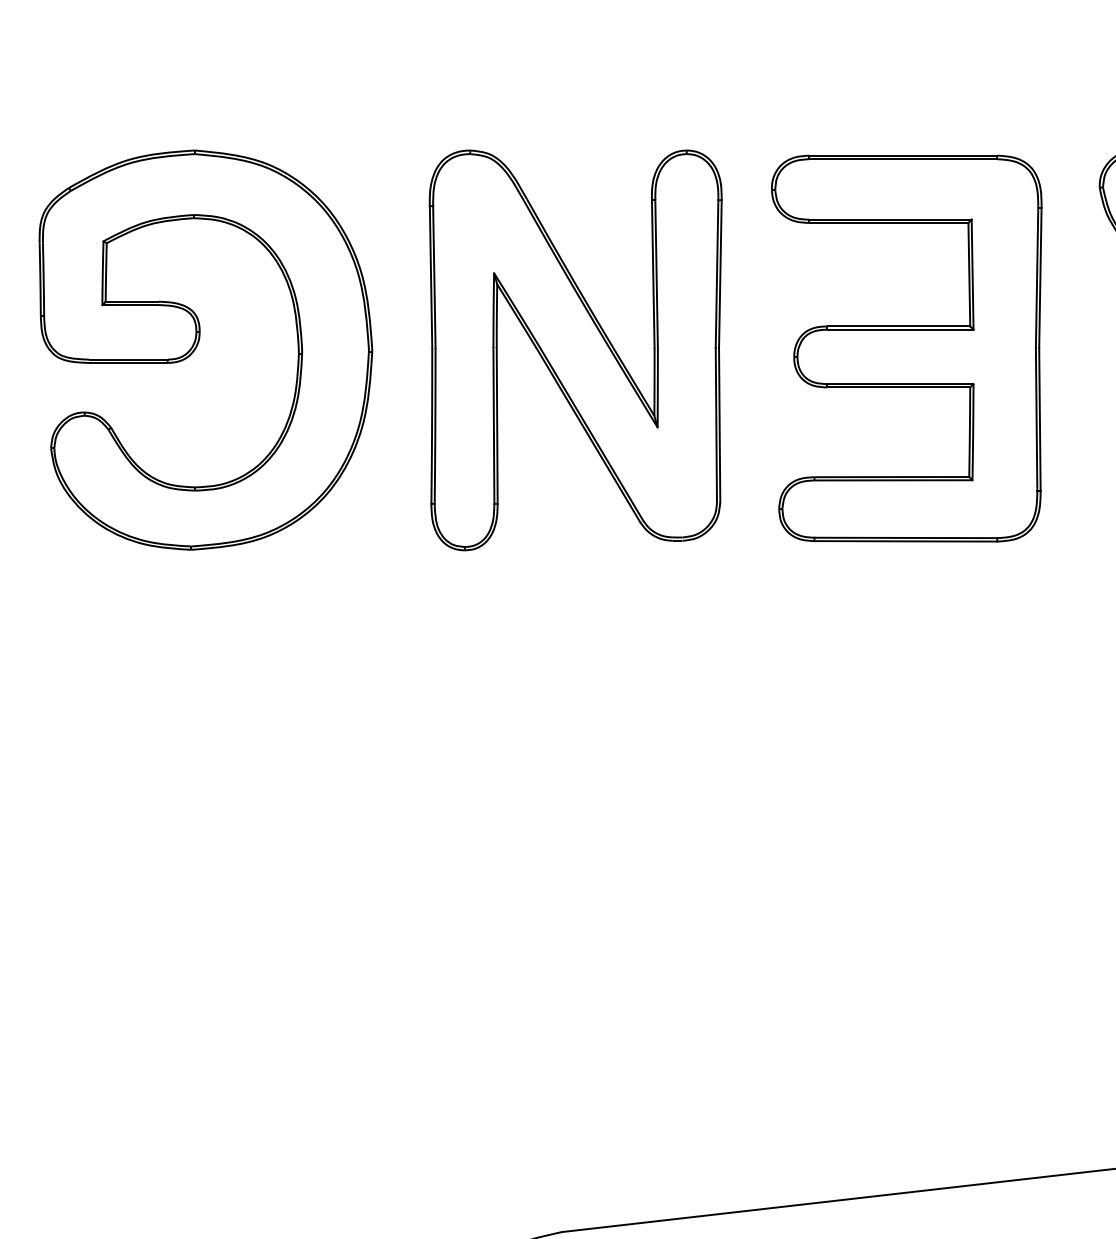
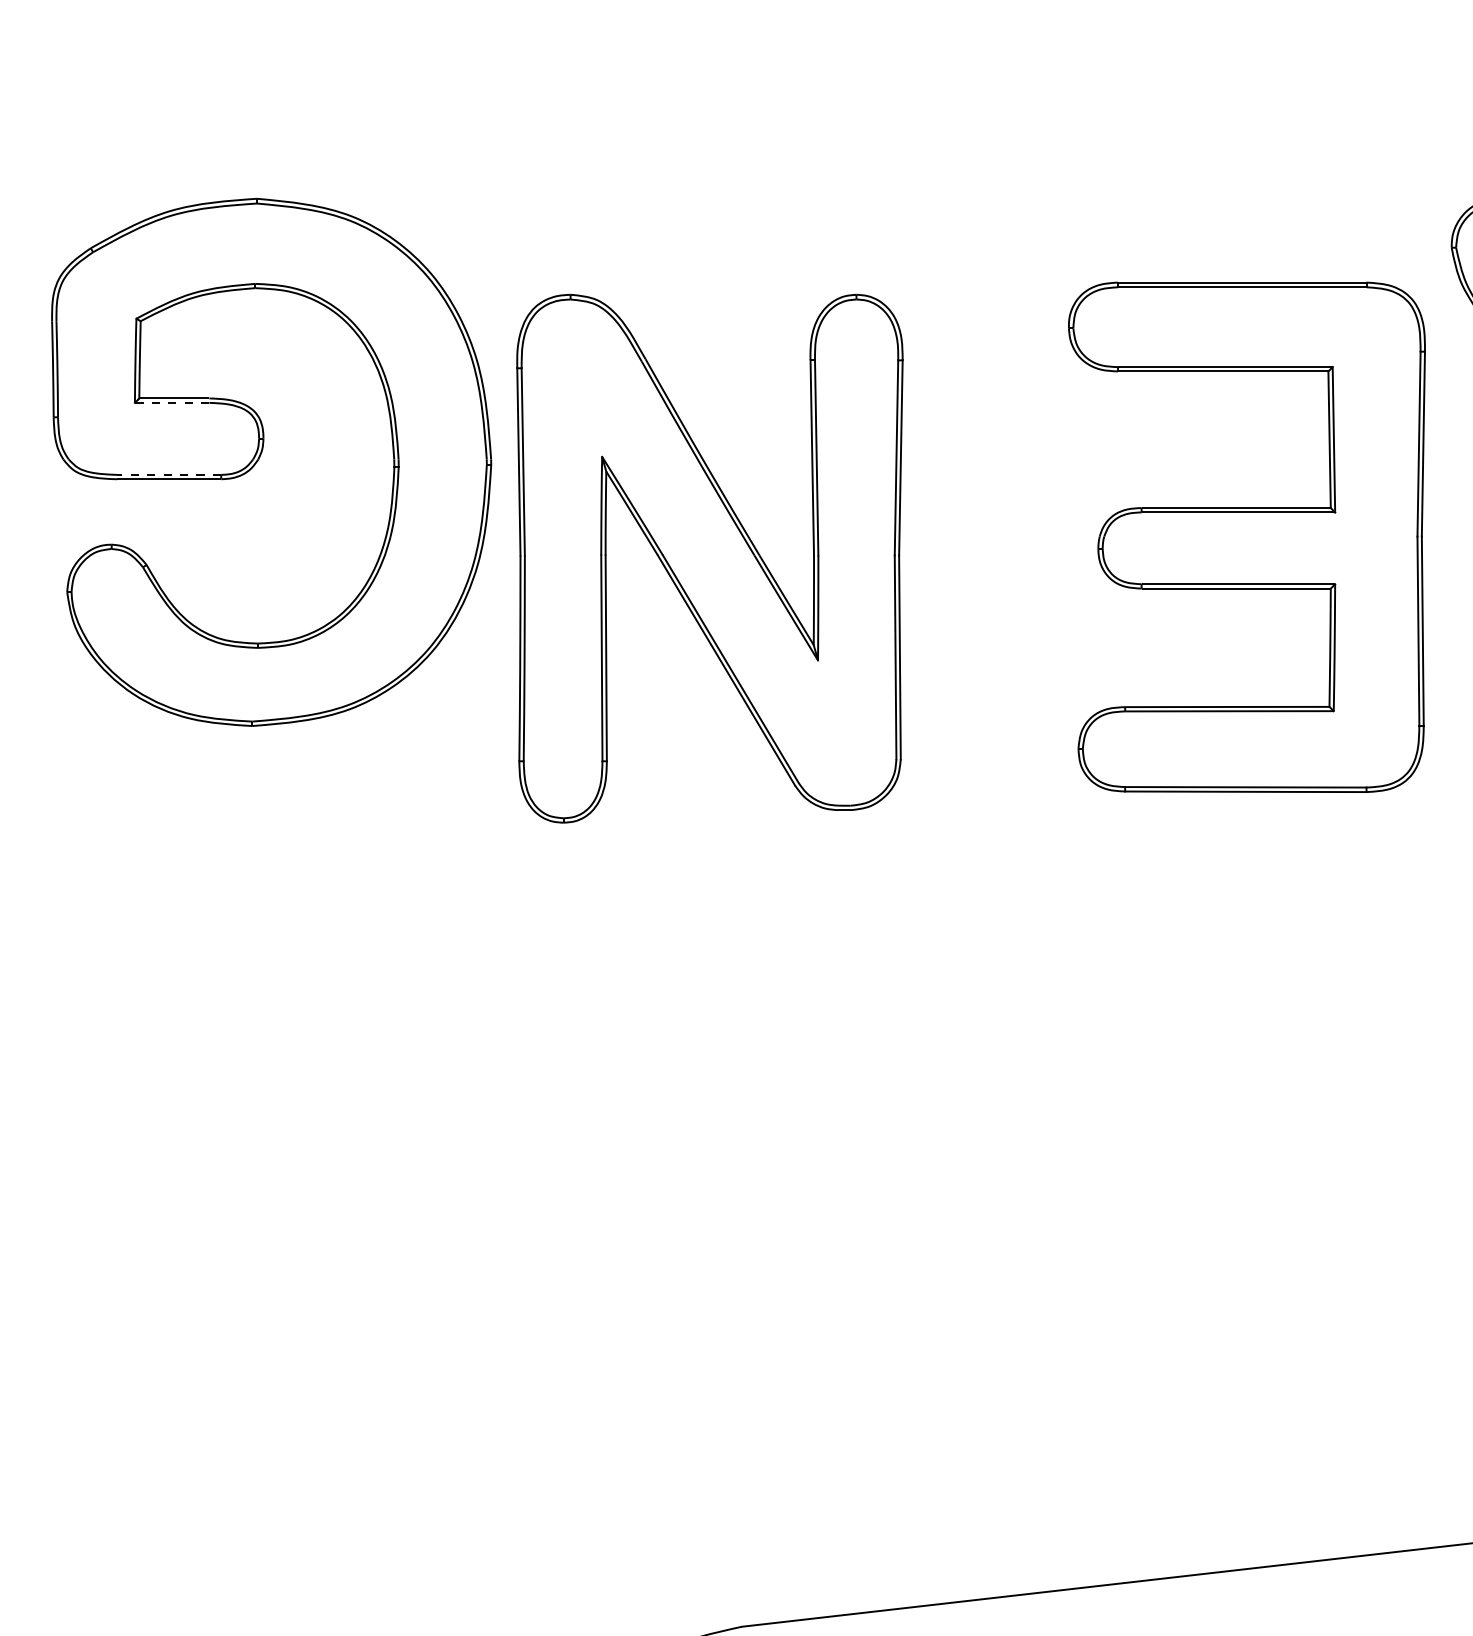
line: (130, 304) -> (171, 402), solid -> dashed
part: (906, 347) -> (1246, 536), moved
part: (575, 350) -> (709, 558), moved
line: (127, 359) -> (168, 474), solid -> dashed

